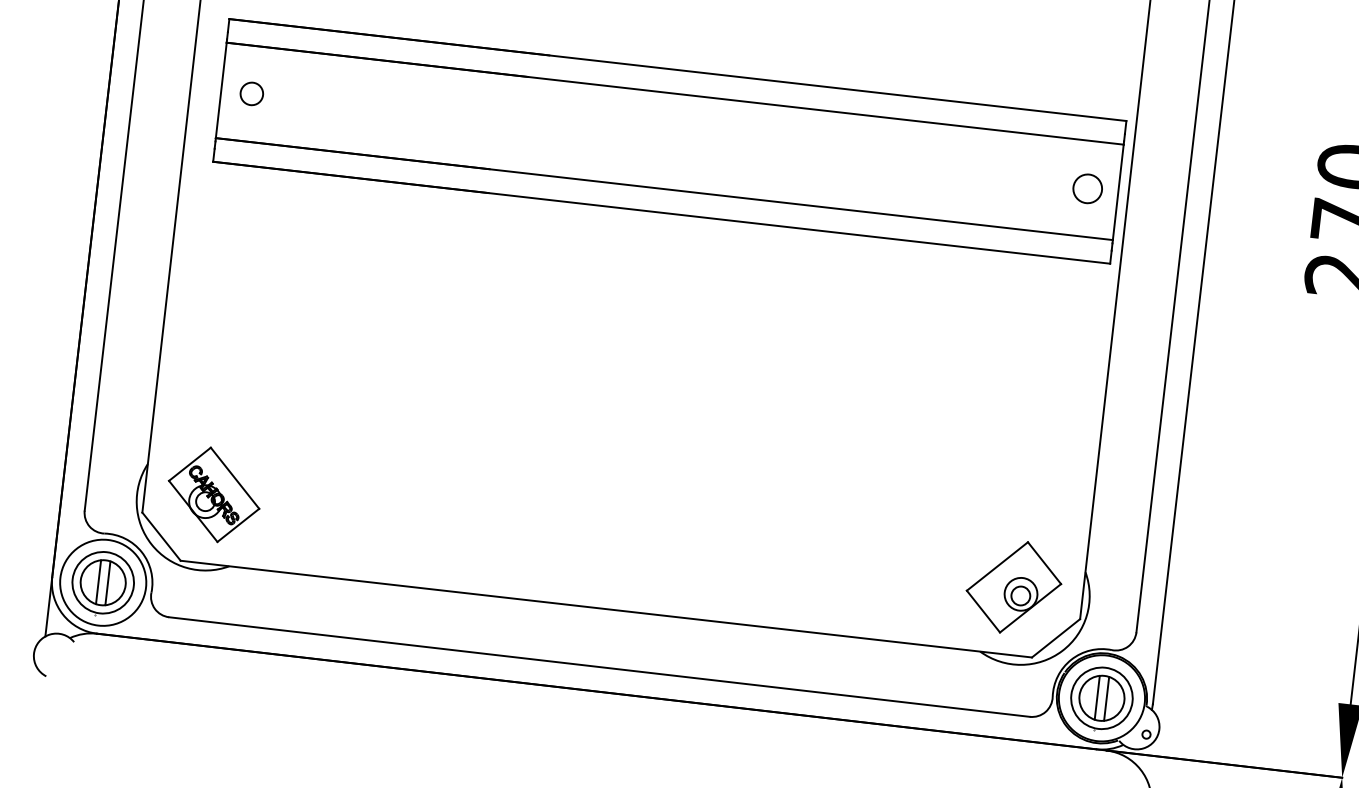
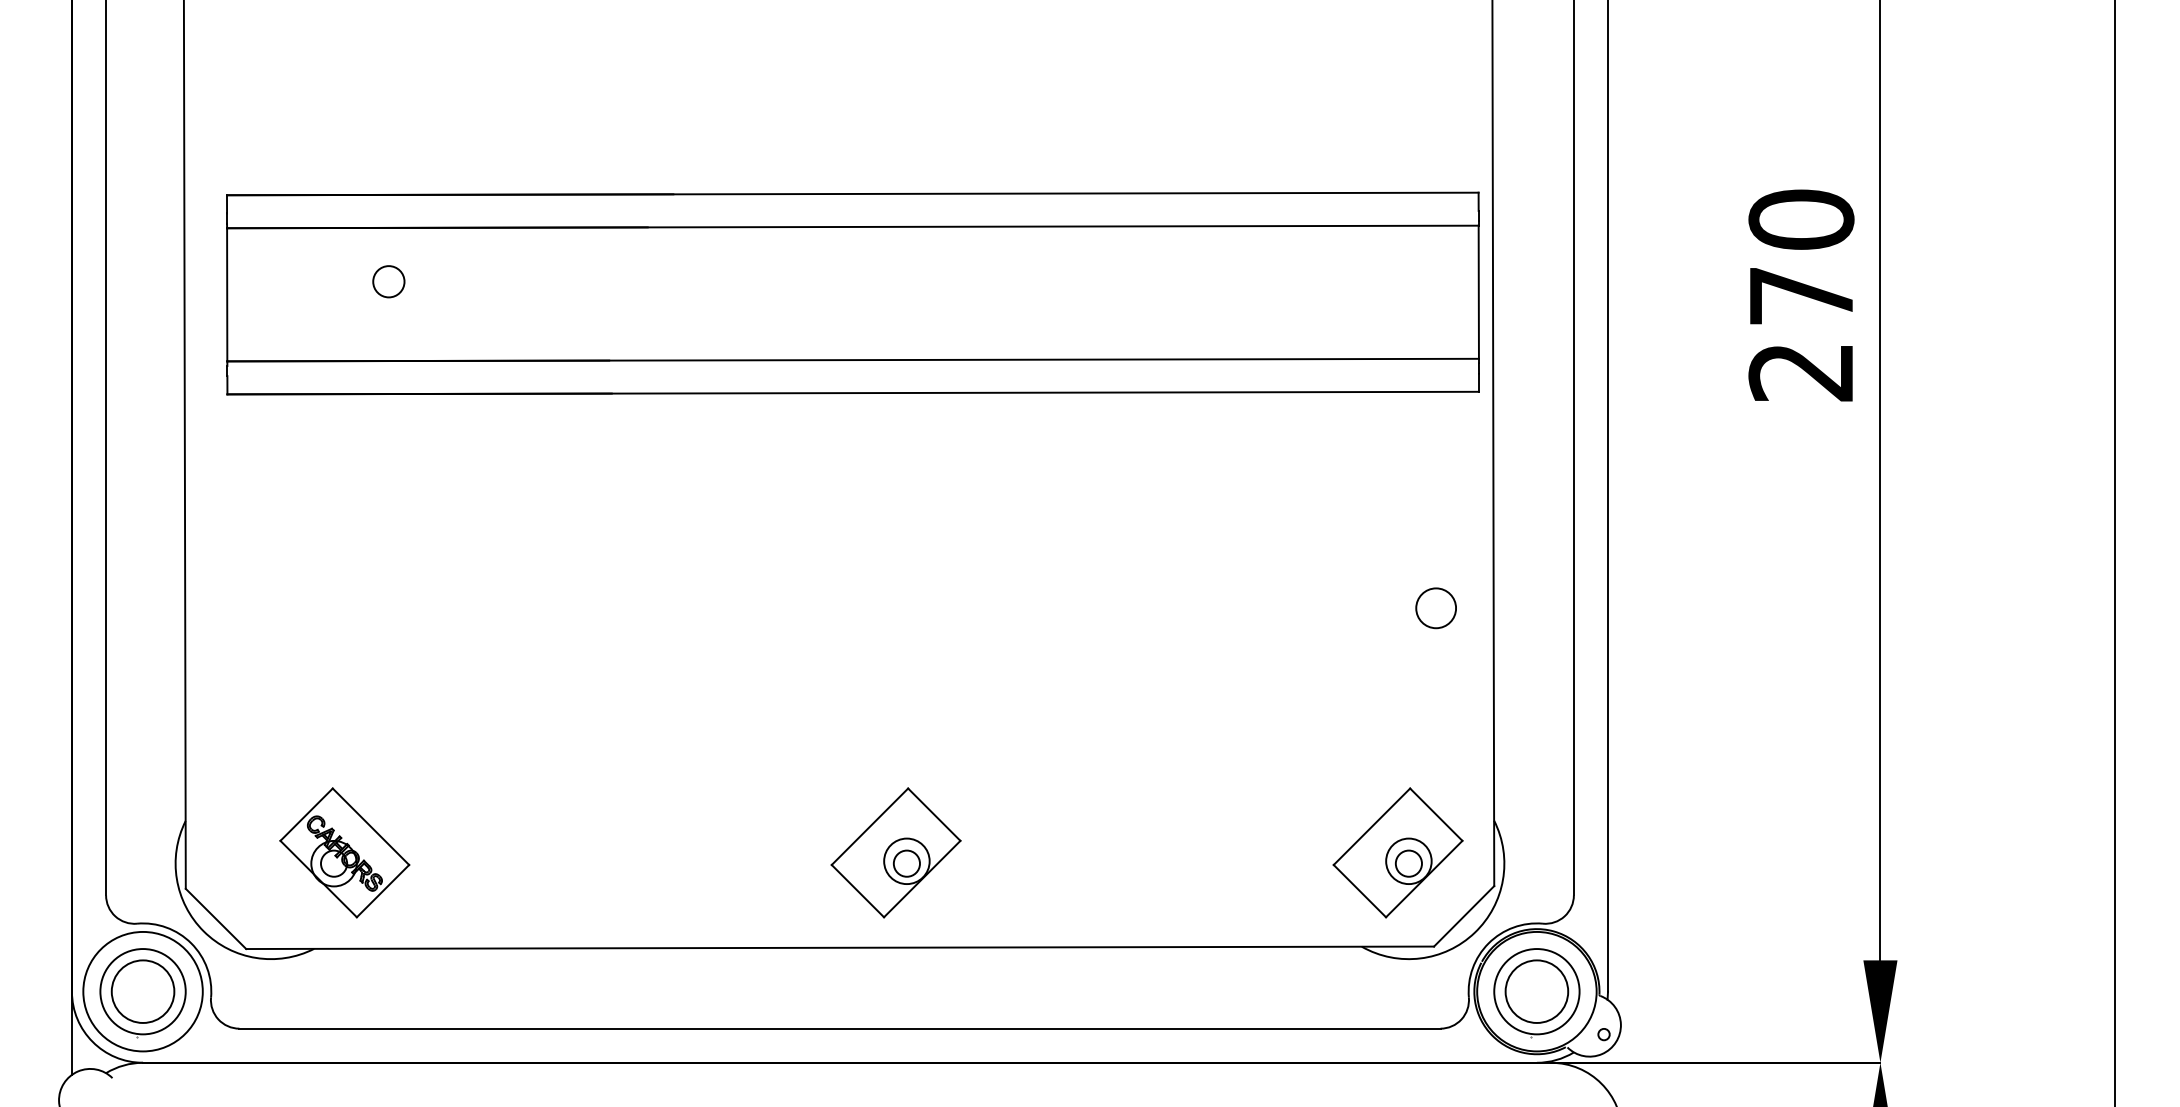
circle: (251, 93) -> (388, 281), moved
circle: (1087, 188) -> (1435, 608), moved
part: (213, 494) -> (344, 852), moved
part: (653, 545) -> (895, 852), added
line: (98, 582) -> (136, 991), removed
line: (107, 583) -> (149, 991), removed
line: (1097, 697) -> (1530, 991), removed
line: (1106, 698) -> (1543, 991), removed

